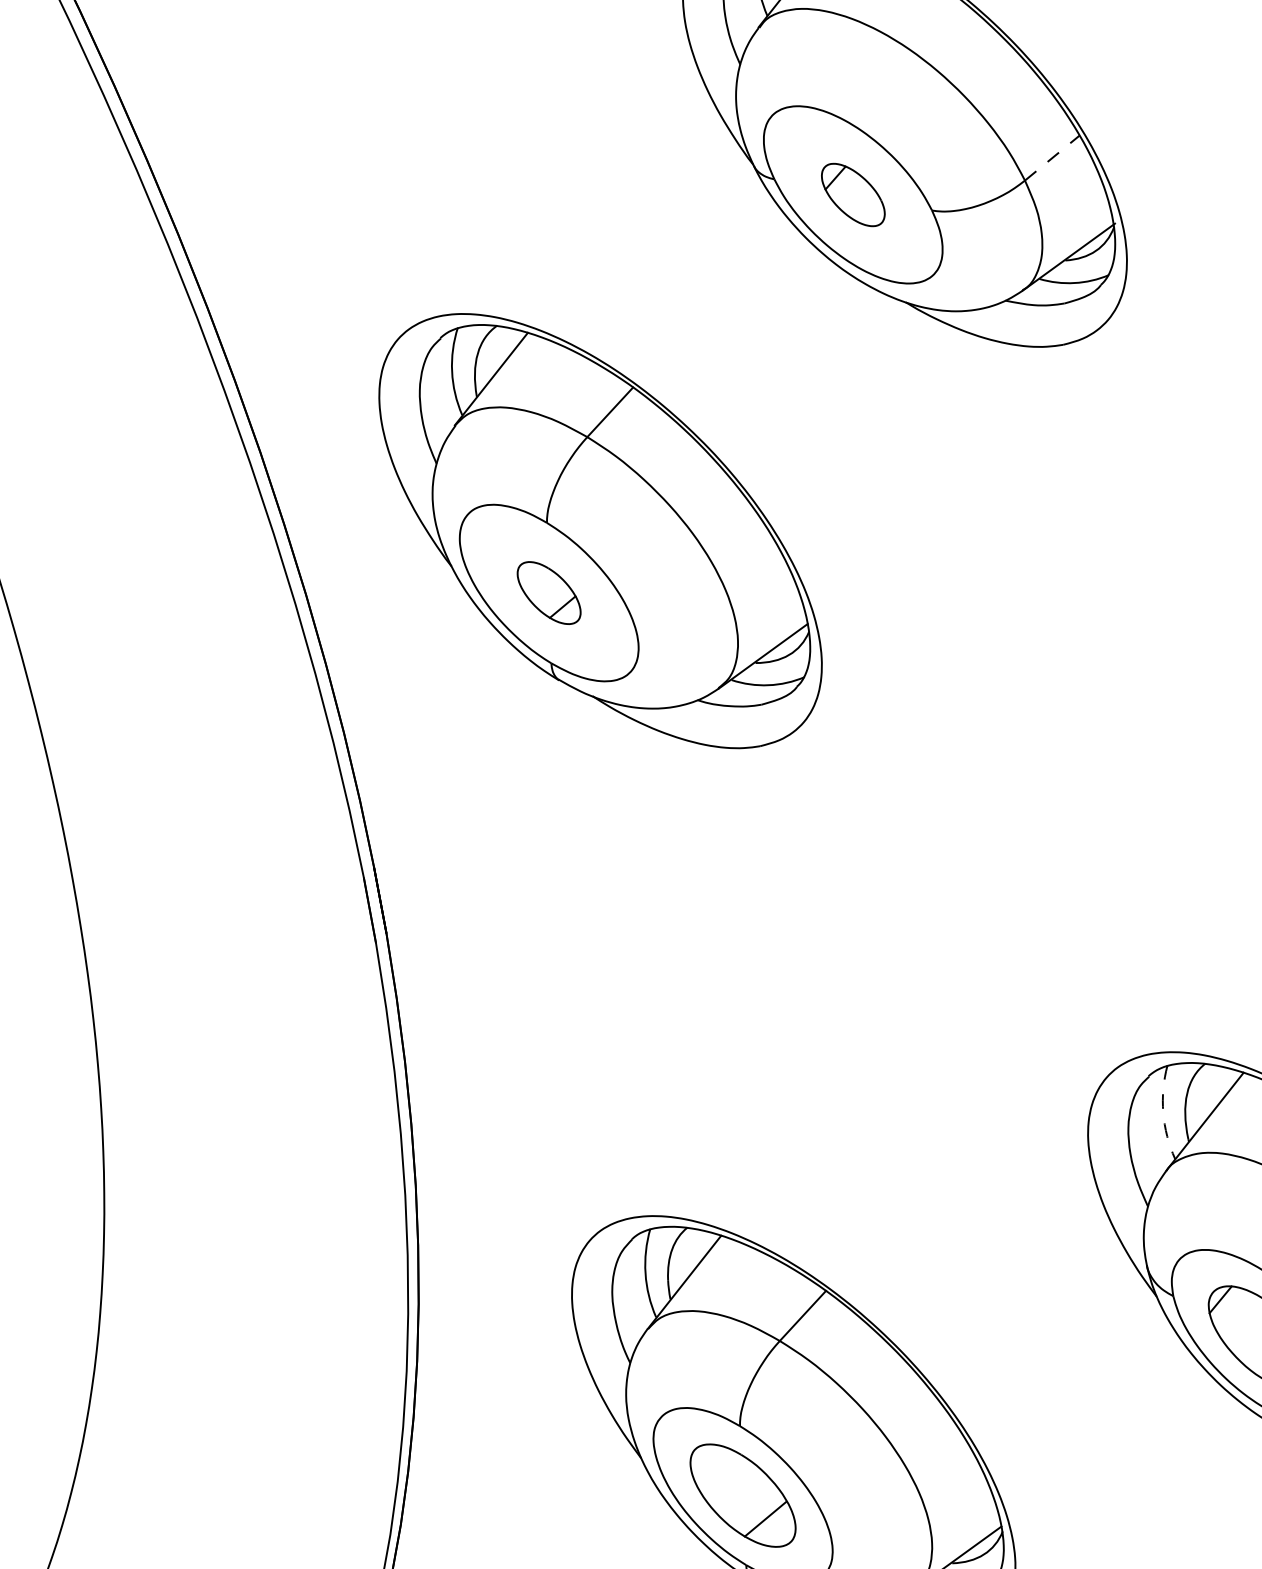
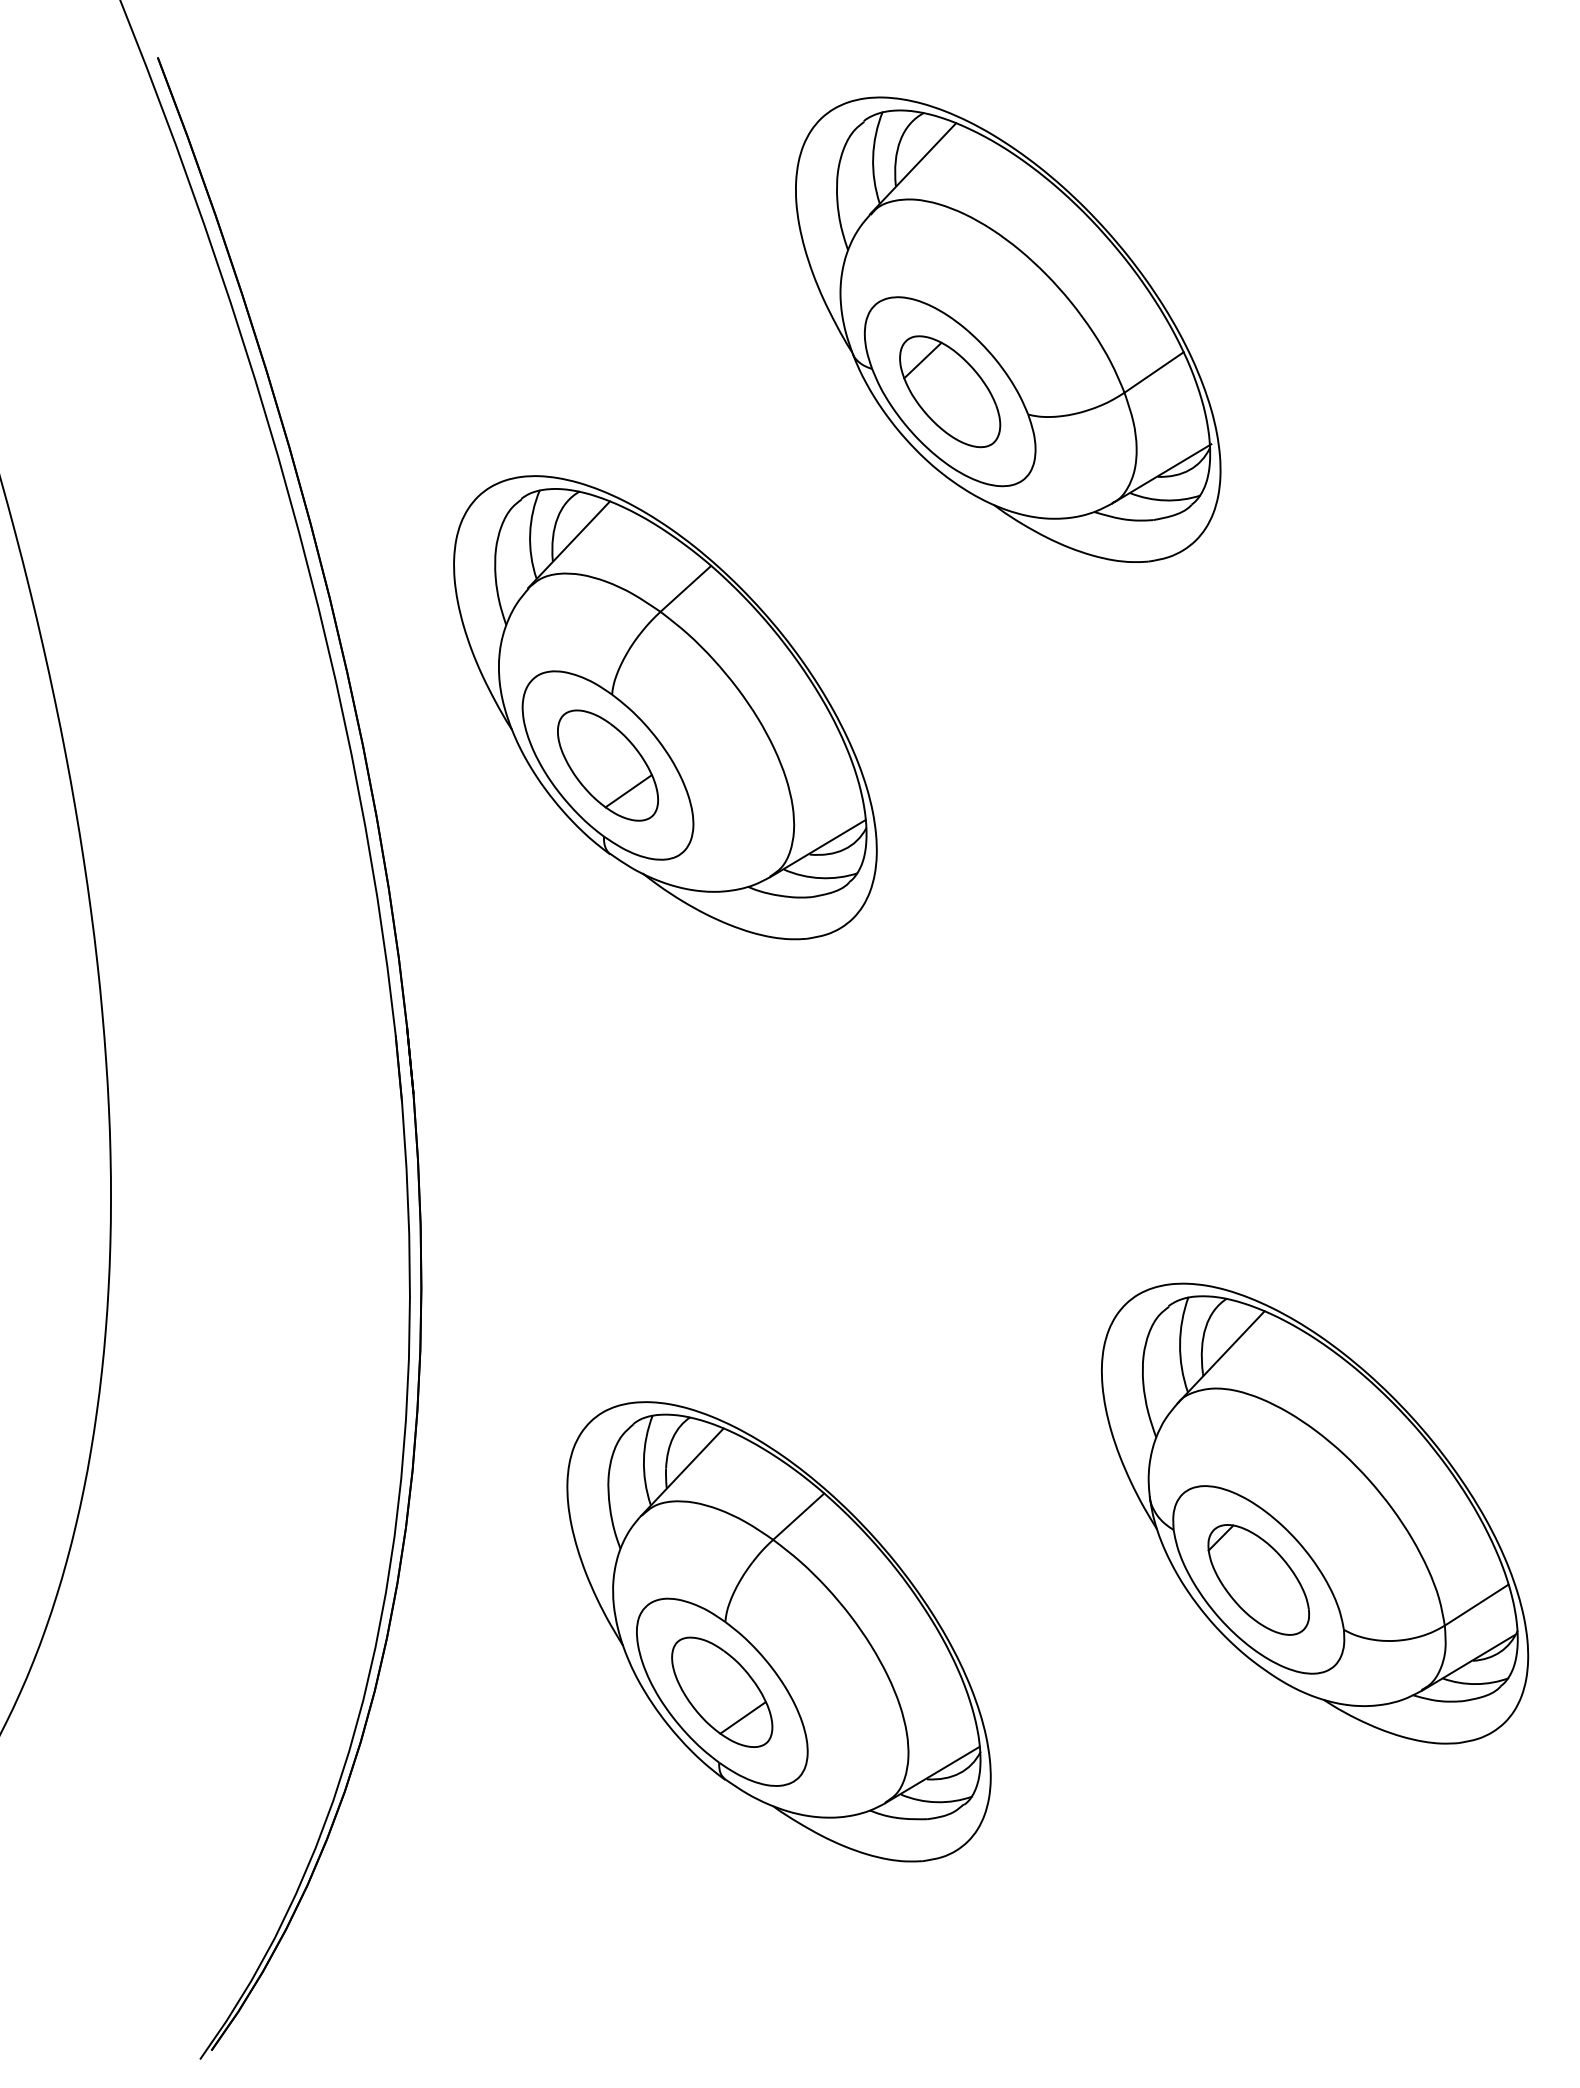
line: (1052, 158) -> (1154, 372), dashed -> solid
part: (853, 194) -> (950, 391), size x1.67
part: (548, 593) -> (607, 765), size x1.67
arc: (1163, 1112) -> (1180, 1344), dashed -> solid

